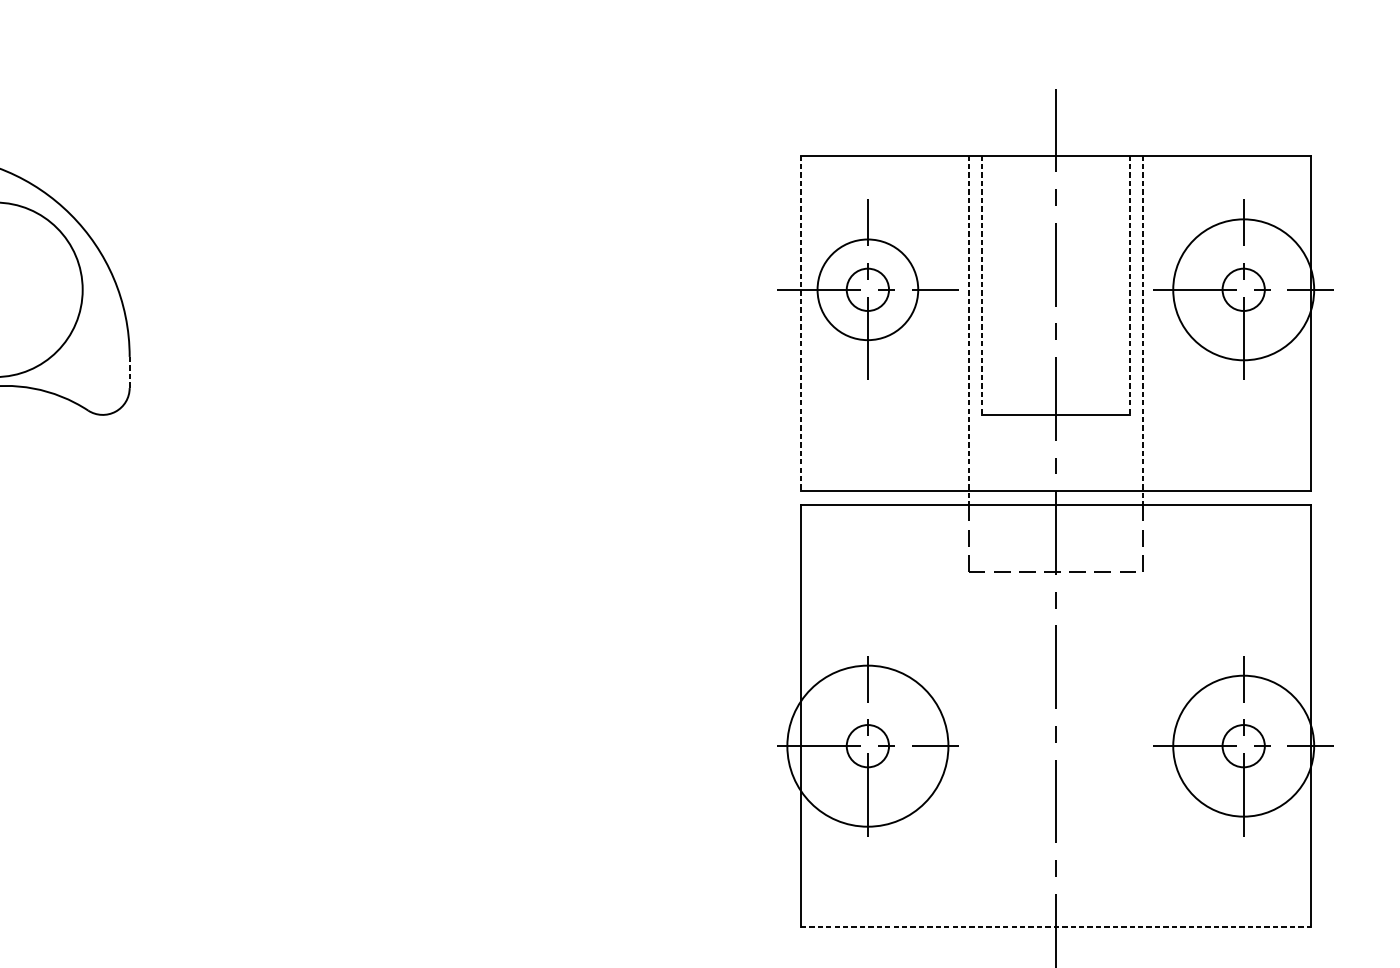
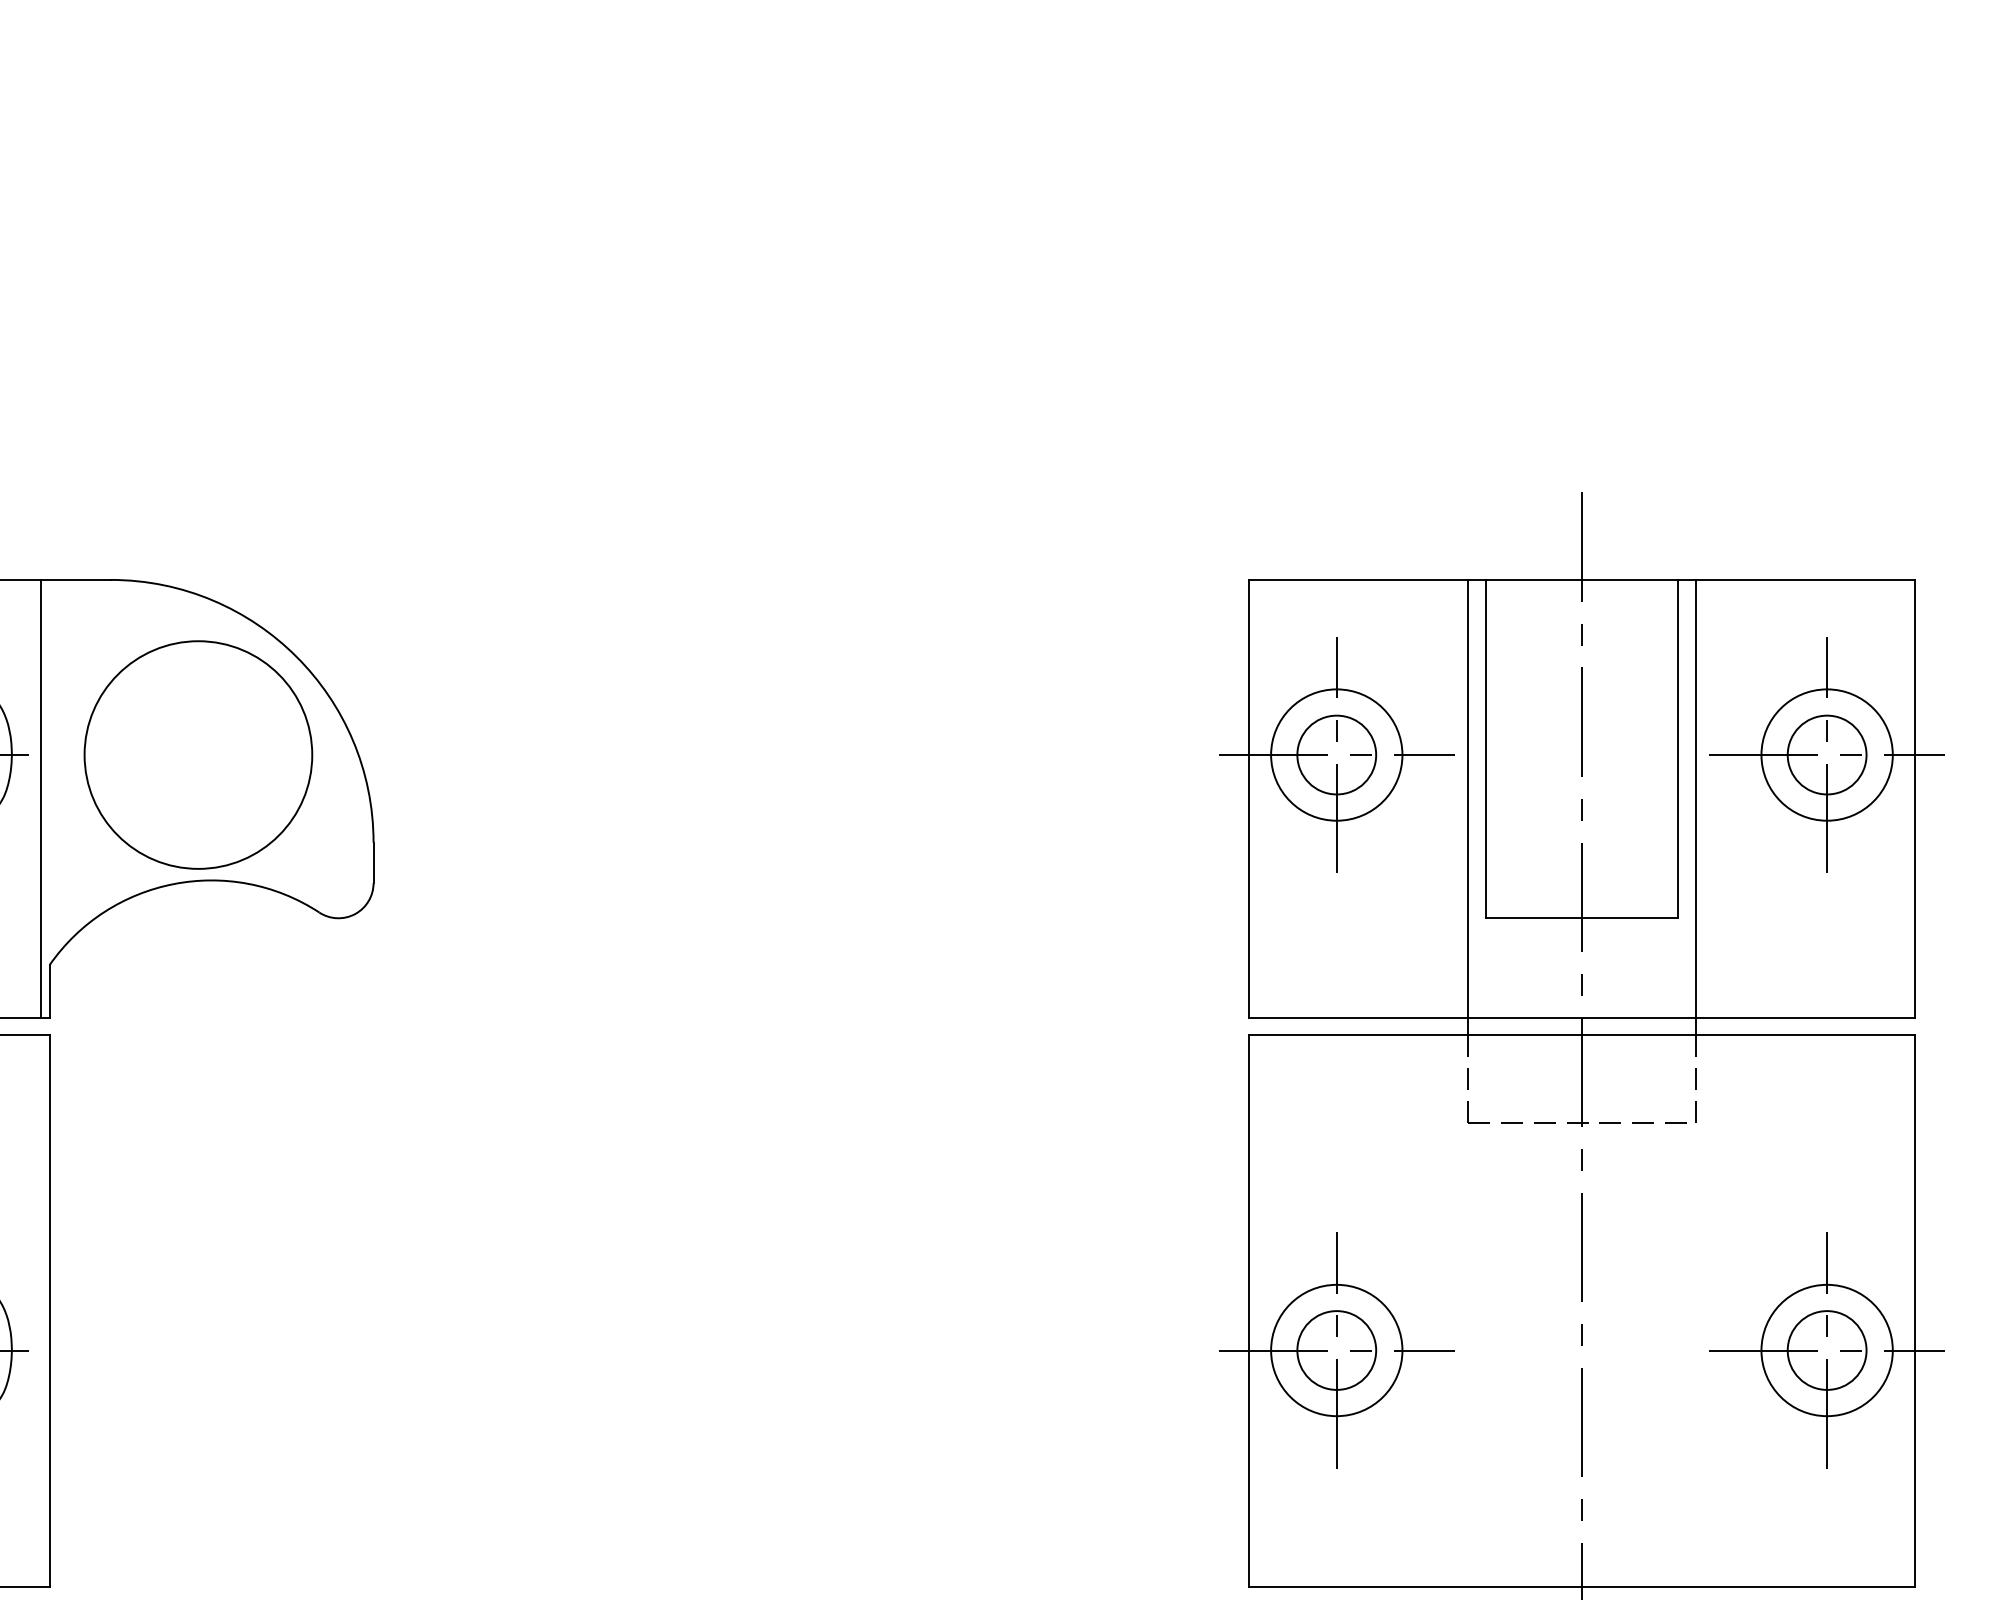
line: (981, 285) -> (1485, 749), dashed -> solid
line: (1129, 285) -> (1678, 749), dashed -> solid
circle: (867, 289) -> (1336, 754), size x1.43
circle: (1243, 289) -> (1826, 754), size x0.71
circle: (1243, 289) -> (1826, 754), size x1.43
line: (801, 323) -> (1249, 798), dashed -> solid
line: (968, 330) -> (1468, 807), dashed -> solid
line: (1142, 330) -> (1695, 807), dashed -> solid
line: (129, 372) -> (373, 863), dashed -> solid
circle: (867, 746) -> (1336, 1350), size x0.62
circle: (867, 746) -> (1336, 1350), size x1.43
circle: (1243, 746) -> (1826, 1350), size x0.71
circle: (1243, 746) -> (1826, 1350), size x1.43
line: (1055, 927) -> (1581, 1586), dashed -> solid

